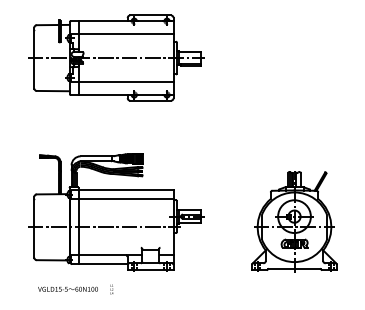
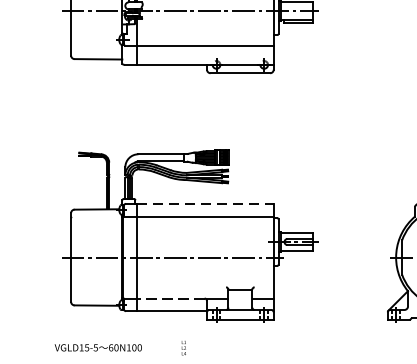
line: (126, 190) -> (205, 203), solid -> dashed
line: (102, 255) -> (170, 298), solid -> dashed
text: (67, 288) -> (97, 346), moved

